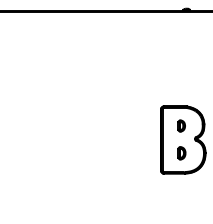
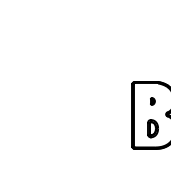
part: (181, 125) -> (152, 100), size x0.6
part: (181, 153) -> (152, 128), size x1.4

